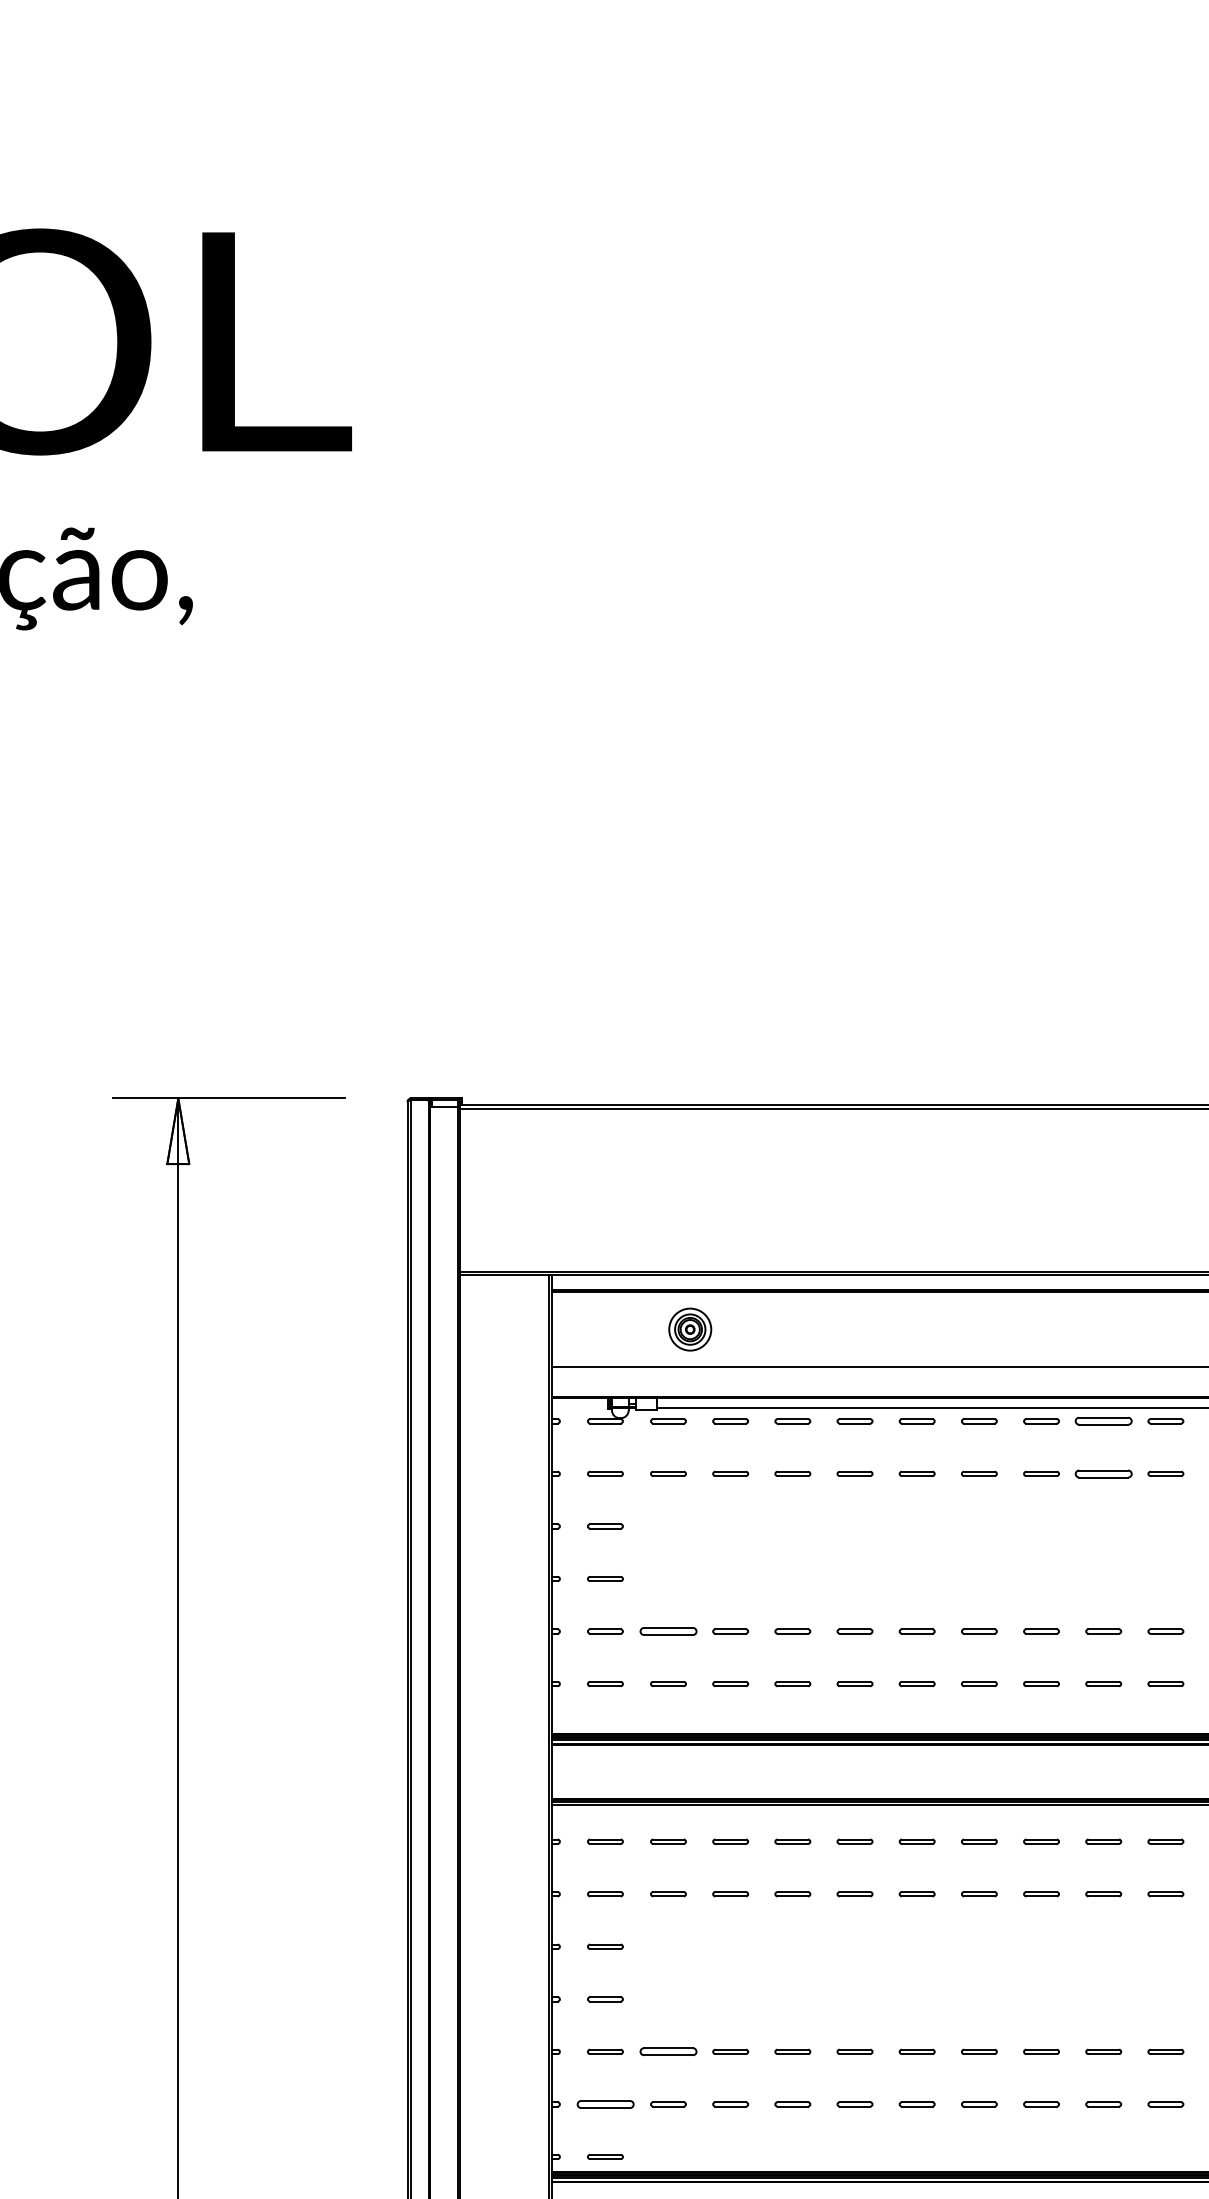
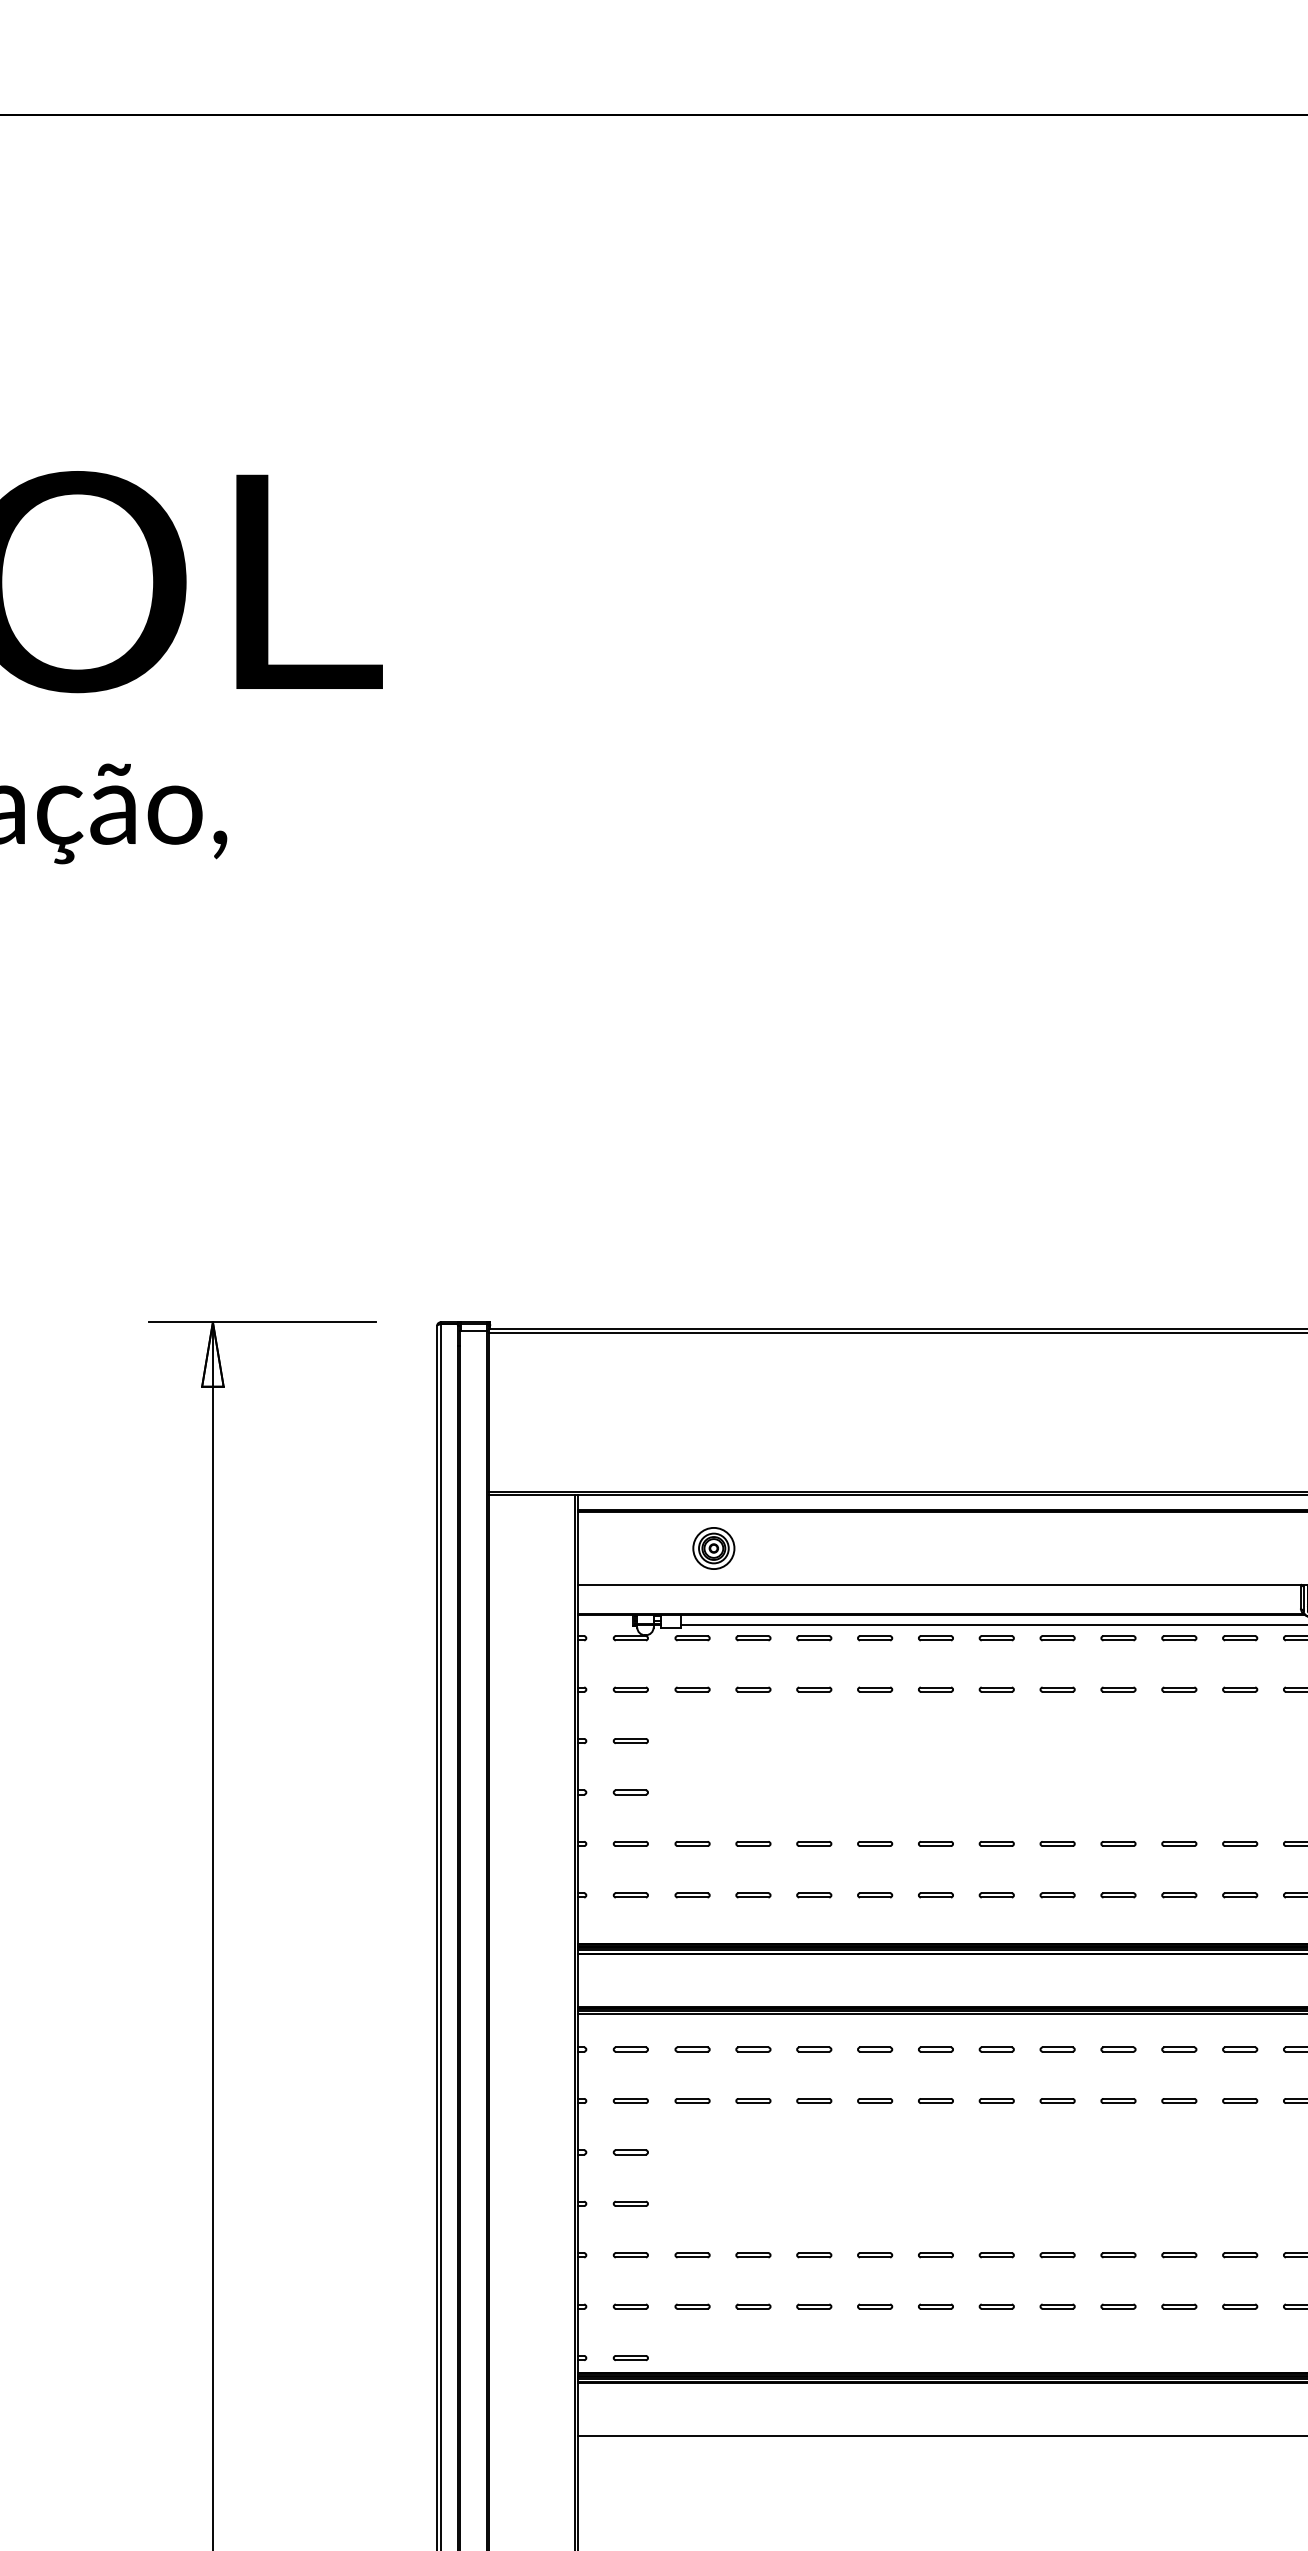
part: (1103, 1421) -> (1118, 1638), size x0.62
part: (1103, 1473) -> (1118, 1689), size x0.62
part: (668, 1631) -> (692, 1843), size x0.62
part: (668, 2052) -> (692, 2255), size x0.62
part: (605, 2104) -> (630, 2306), size x0.62

